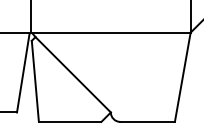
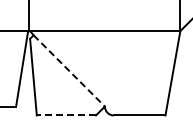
line: (73, 75) -> (69, 71), solid -> dashed
line: (70, 121) -> (66, 115), solid -> dashed

